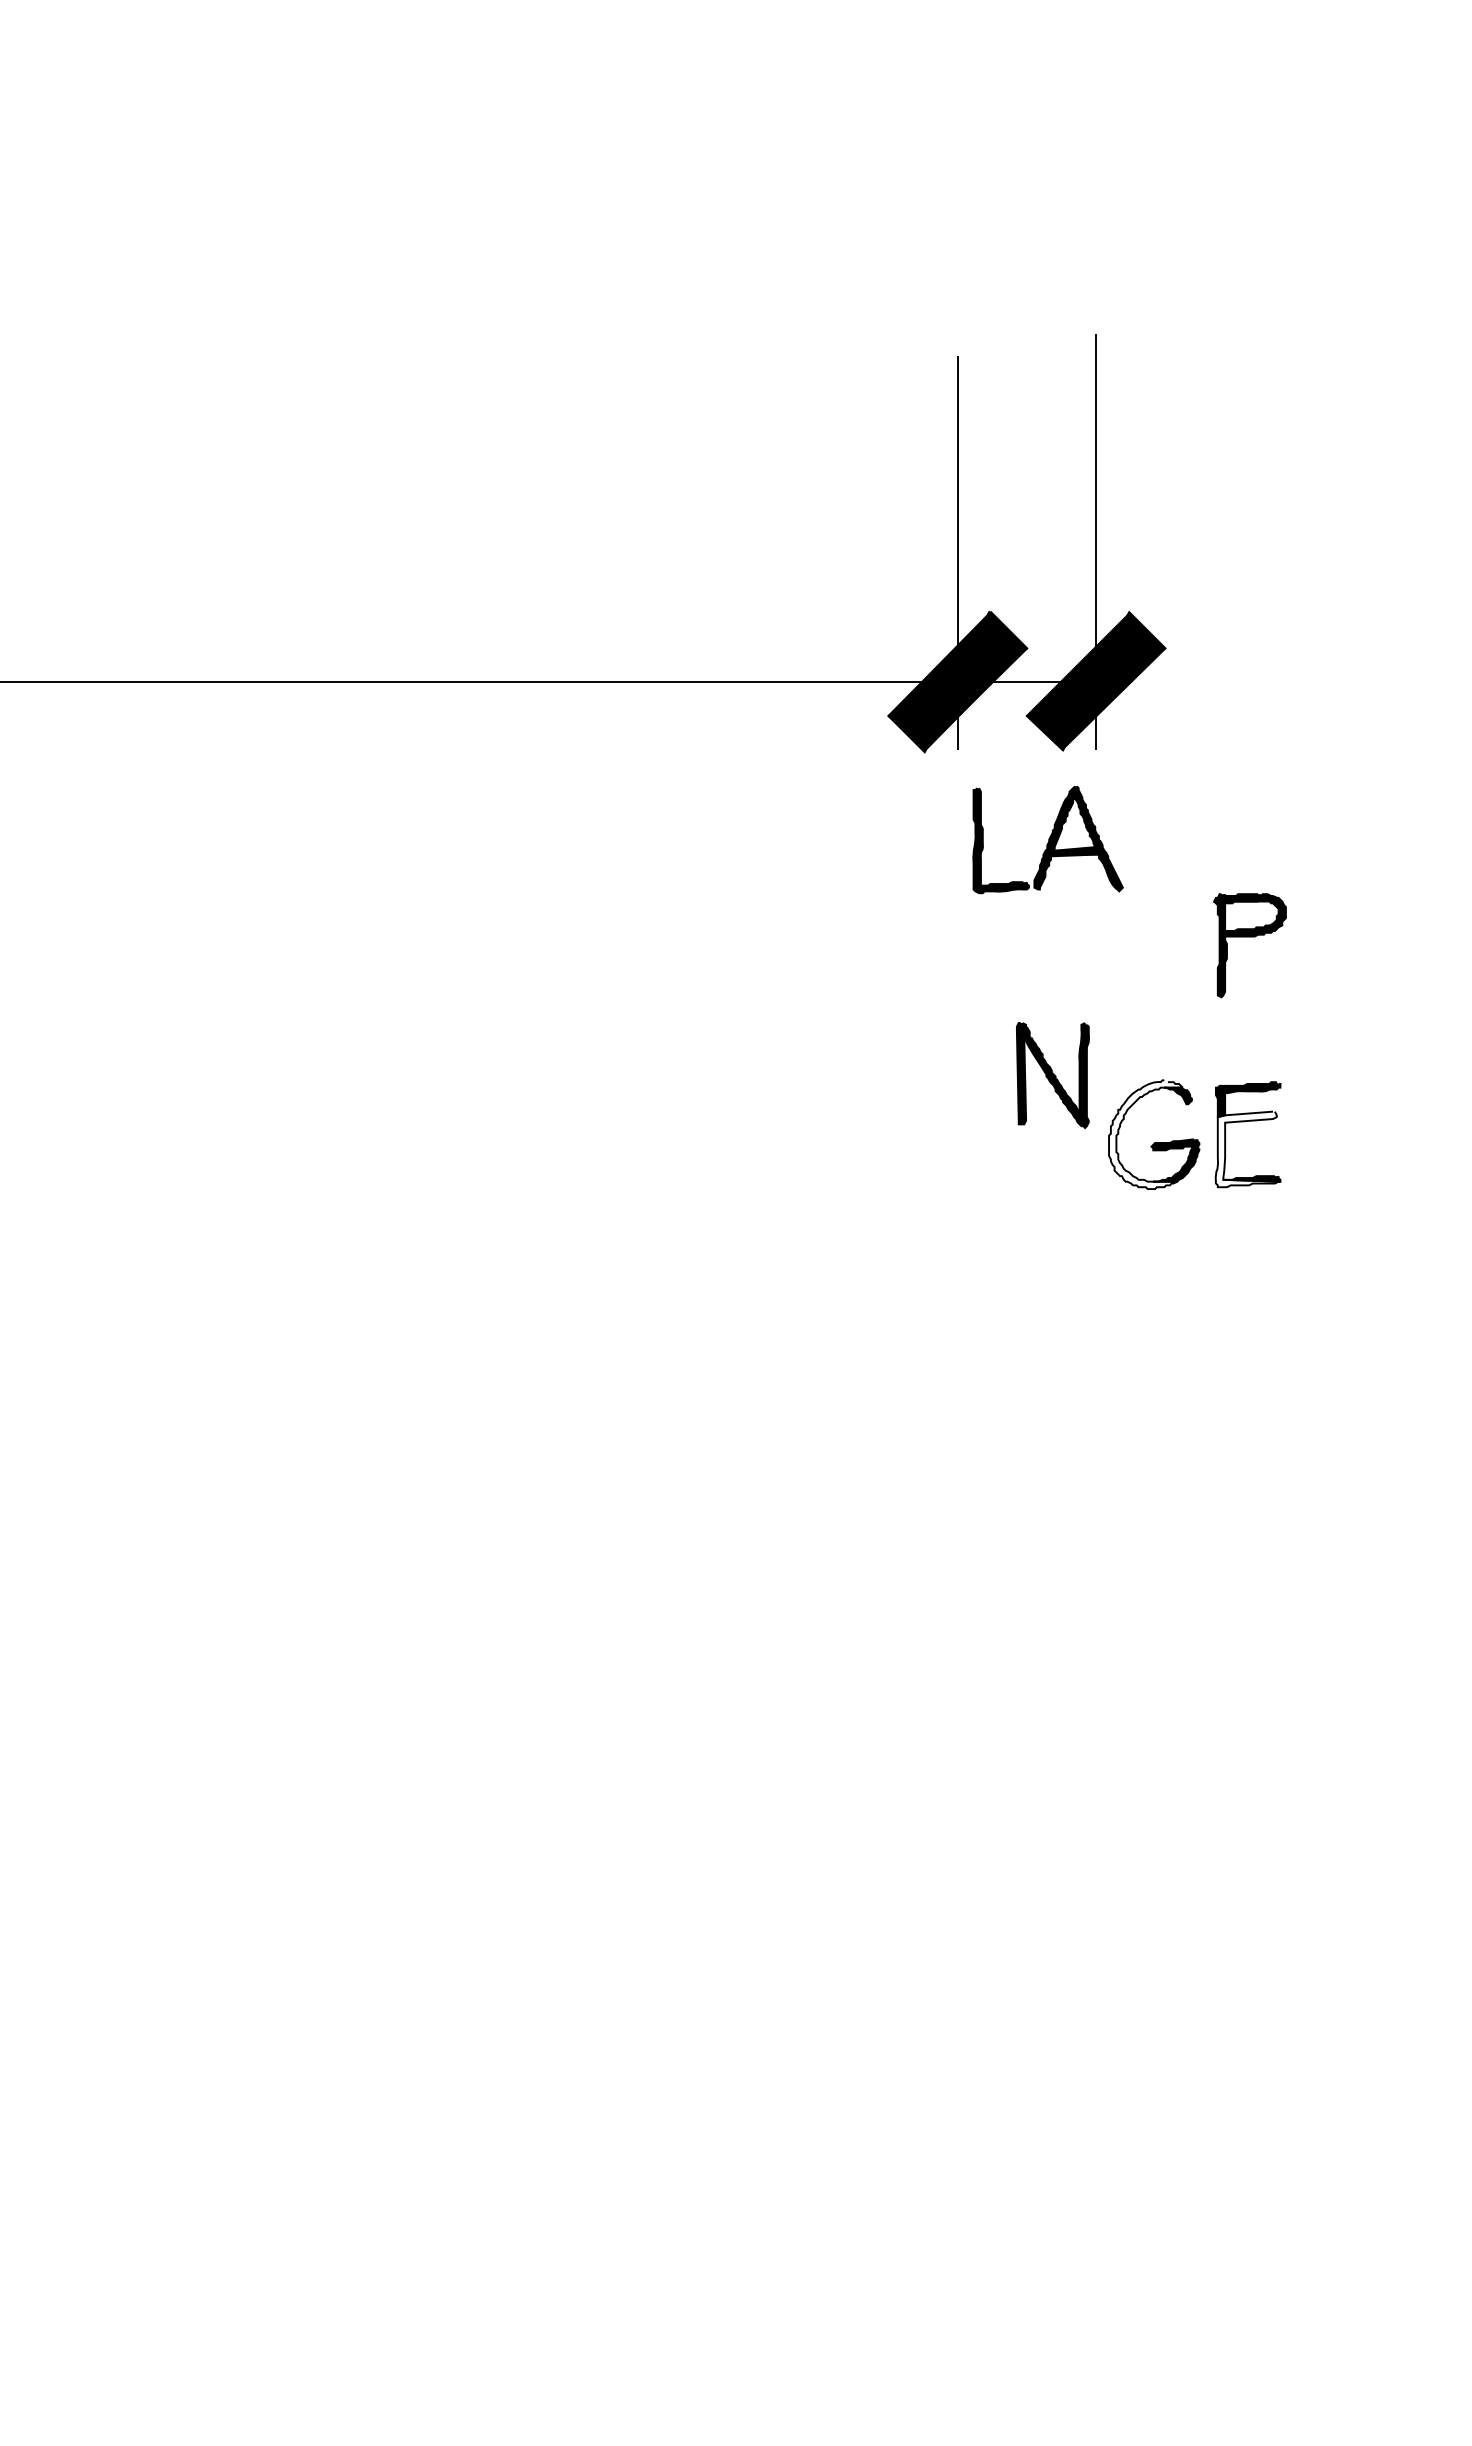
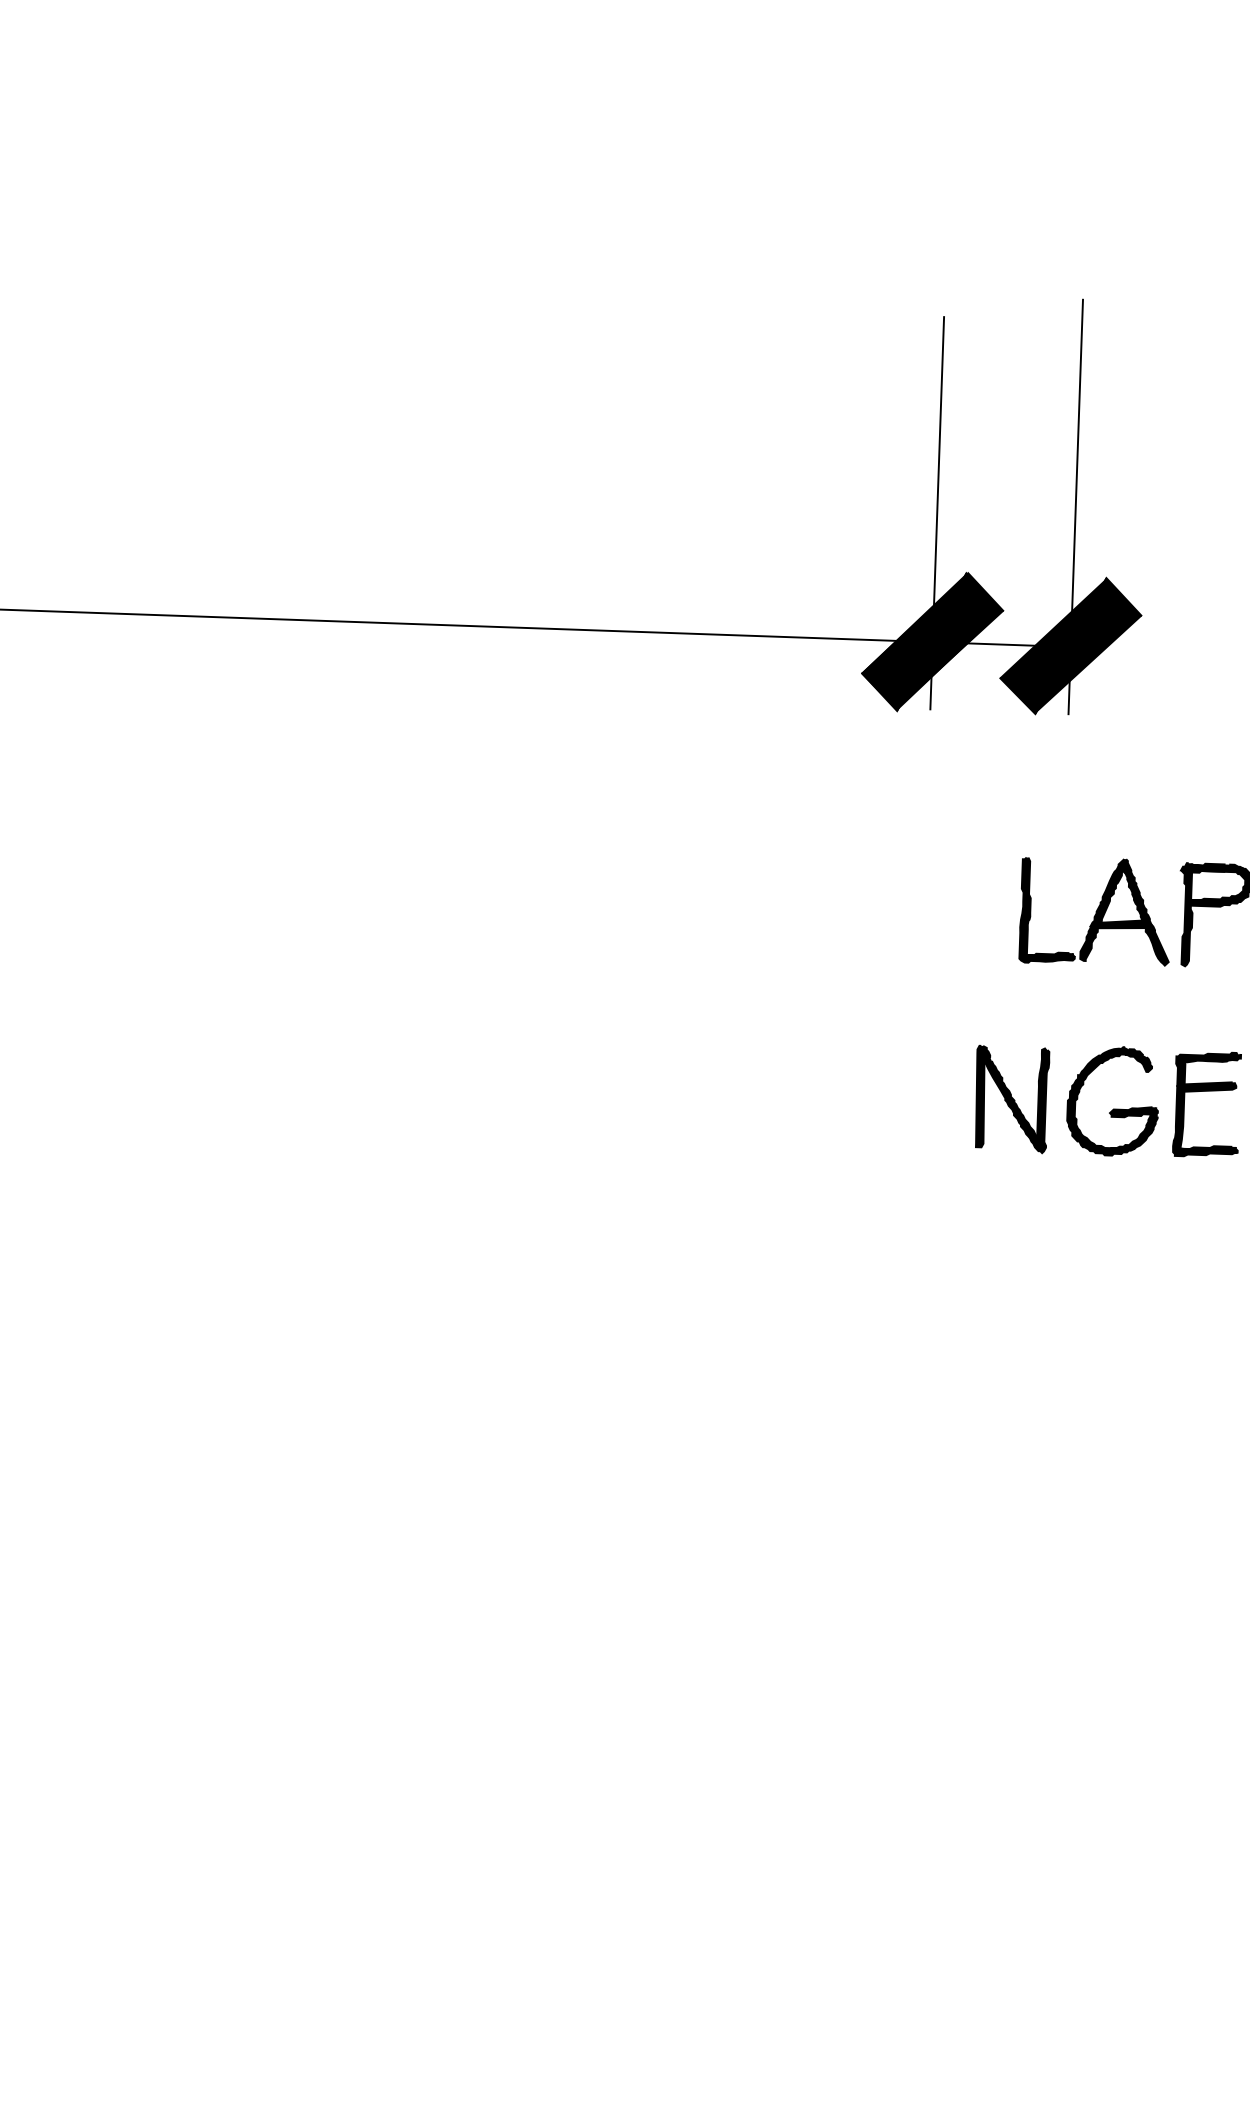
part: (1047, 839) -> (1095, 911), moved
part: (1052, 1075) -> (1011, 1099), moved
fill: (1145, 1134) -> (1104, 1100), added
fill: (1247, 1149) -> (1205, 1119), added

